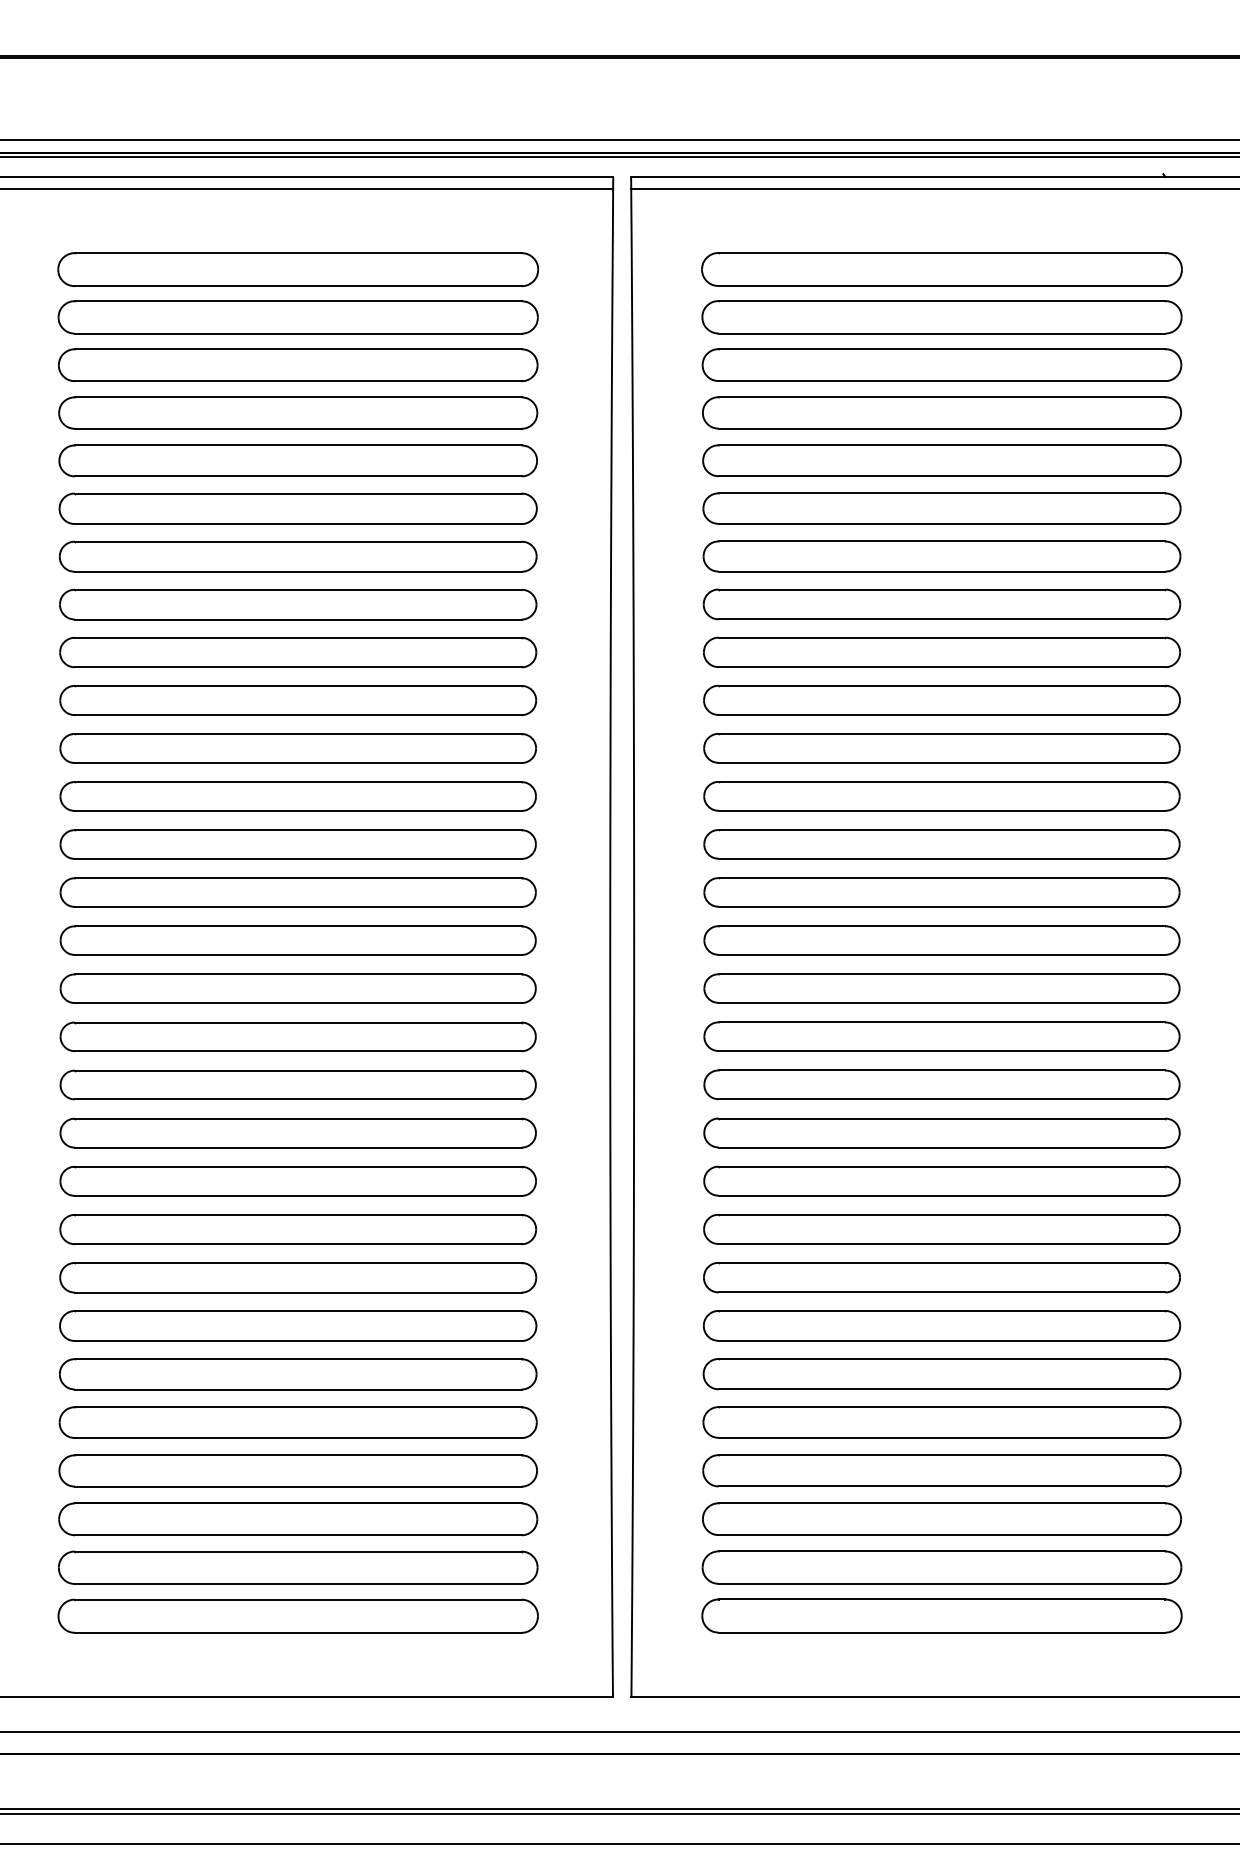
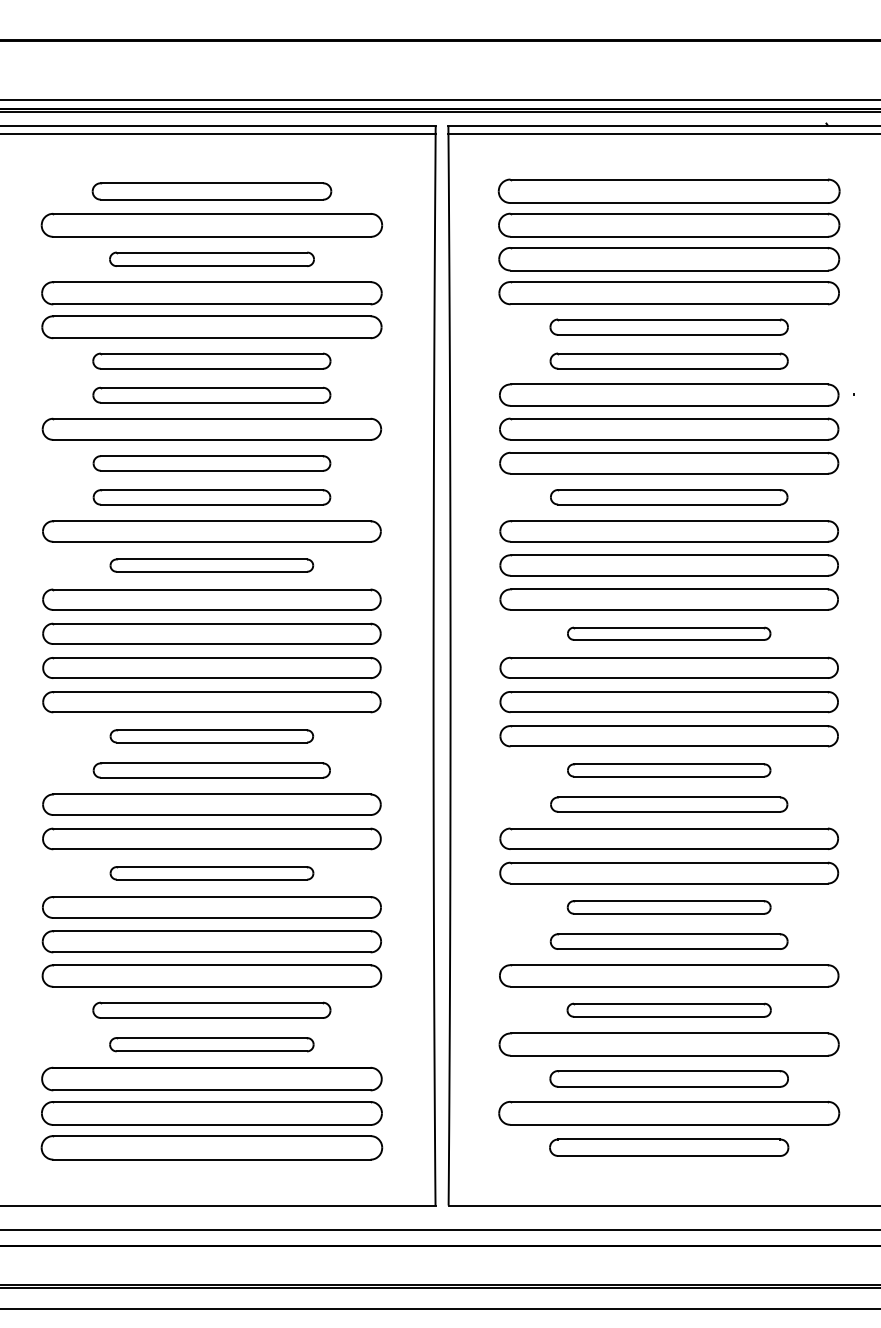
part: (298, 269) -> (212, 191), size x0.7
part: (298, 365) -> (212, 259), size x0.6
part: (941, 460) -> (668, 326), size x0.7
part: (297, 508) -> (211, 361), size x0.7
part: (941, 508) -> (668, 361), size x0.7
part: (297, 556) -> (211, 395), size x0.7
part: (298, 652) -> (212, 463), size x0.7
part: (941, 699) -> (668, 496), size x0.7
part: (298, 700) -> (212, 497), size x0.7
part: (297, 796) -> (211, 565), size x0.6
part: (941, 892) -> (668, 633), size x0.6
part: (297, 1036) -> (211, 736), size x0.6
part: (297, 1084) -> (211, 770), size x0.7
part: (941, 1084) -> (668, 770), size x0.6
part: (941, 1132) -> (668, 804), size x0.7
part: (298, 1229) -> (212, 873), size x0.6
part: (941, 1277) -> (668, 907), size x0.6
part: (941, 1325) -> (668, 941), size x0.7
part: (297, 1422) -> (211, 1010), size x0.7
part: (941, 1422) -> (668, 1010), size x0.6
part: (297, 1470) -> (211, 1044), size x0.6
part: (941, 1518) -> (668, 1078), size x0.7
part: (941, 1615) -> (668, 1147), size x0.7

